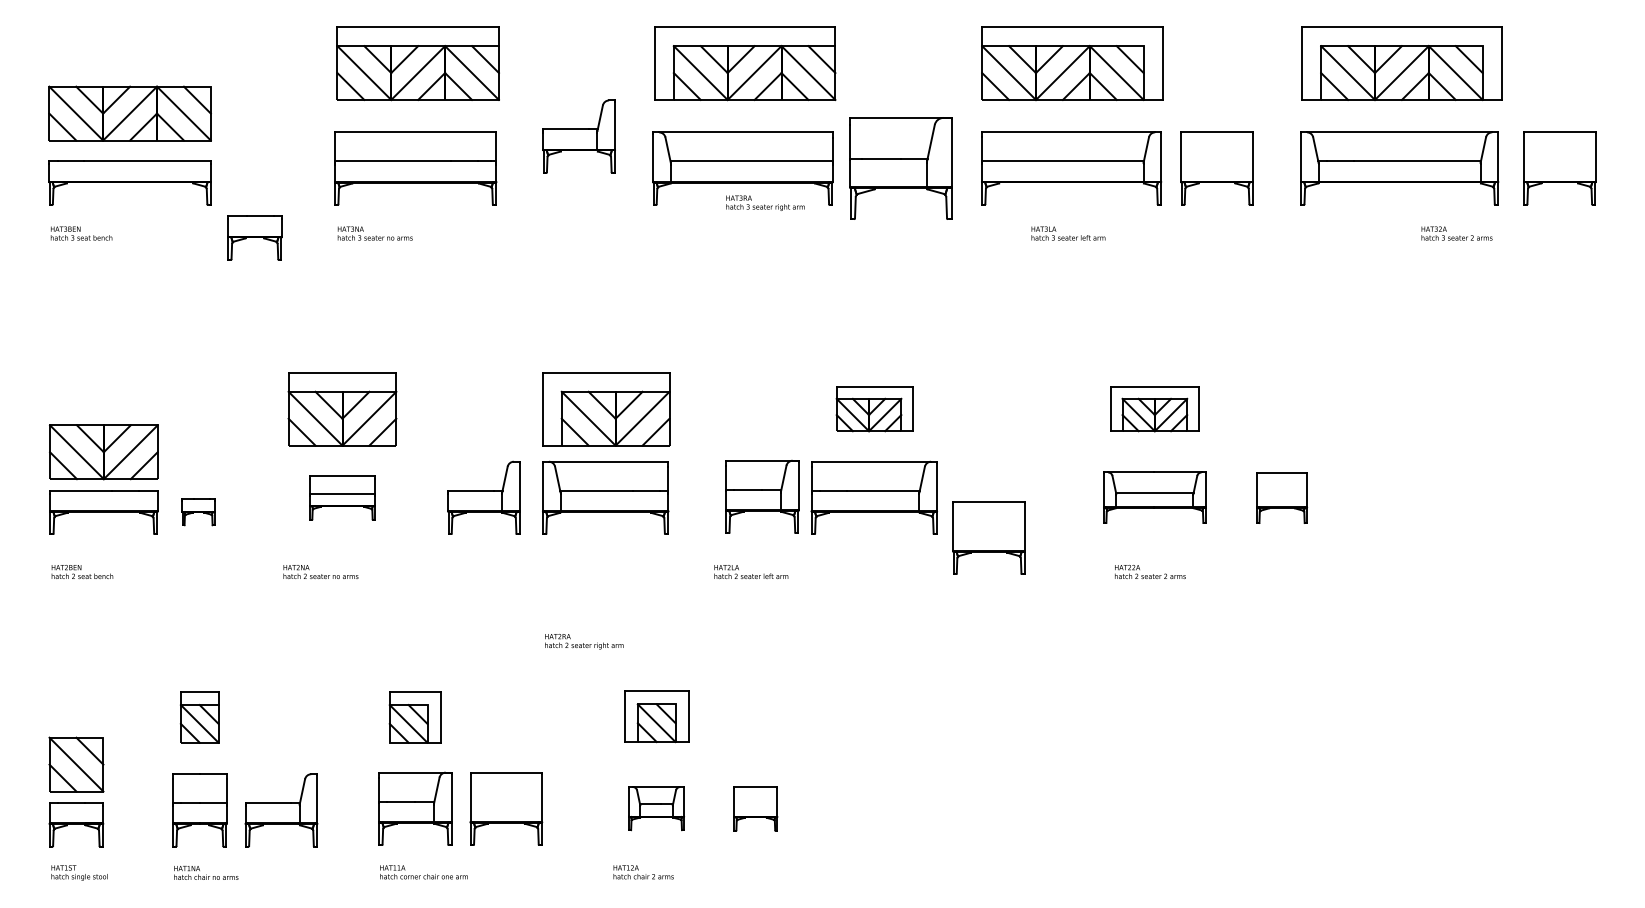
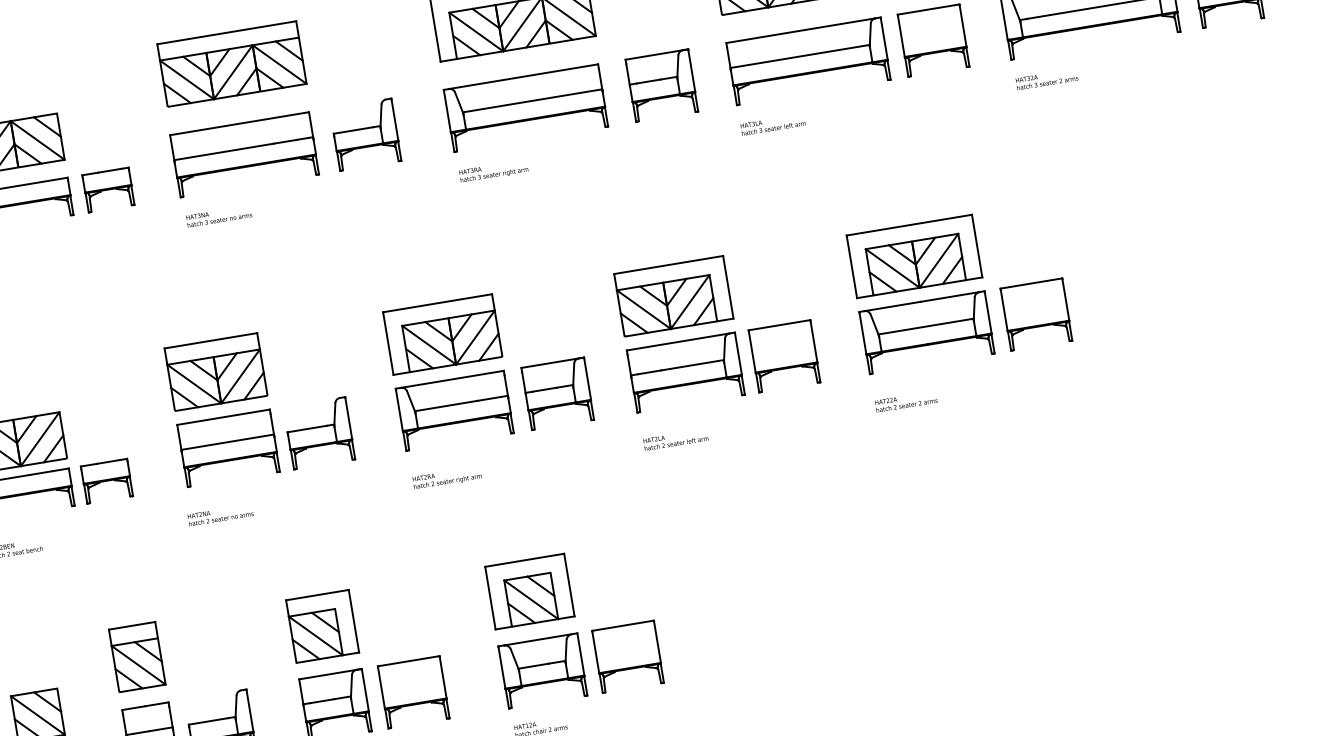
part: (578, 136) -> (364, 134), moved
part: (900, 168) -> (661, 85), size x0.71
text: (765, 202) -> (493, 170), moved
text: (1068, 233) -> (773, 124), moved
text: (1456, 233) -> (1046, 79), moved
part: (254, 237) -> (108, 189), moved
part: (874, 409) -> (673, 296), size x1.67
part: (1154, 409) -> (914, 256), size x1.67
part: (762, 496) -> (557, 393), moved
part: (342, 497) -> (228, 447), size x1.67
part: (483, 497) -> (318, 433), moved
part: (1154, 497) -> (926, 332), size x1.43
part: (1281, 497) -> (1036, 314), size x1.43
part: (198, 512) -> (106, 481), size x1.67
part: (988, 537) -> (784, 356), moved
text: (751, 571) -> (675, 439), moved
text: (1150, 572) -> (906, 402), moved
text: (584, 641) -> (447, 478), moved
part: (656, 716) -> (529, 591), size x1.43
part: (199, 717) -> (137, 657), size x1.43
part: (414, 717) -> (321, 626), size x1.43
part: (656, 808) -> (542, 670), size x1.67
part: (755, 808) -> (628, 656), size x1.67

